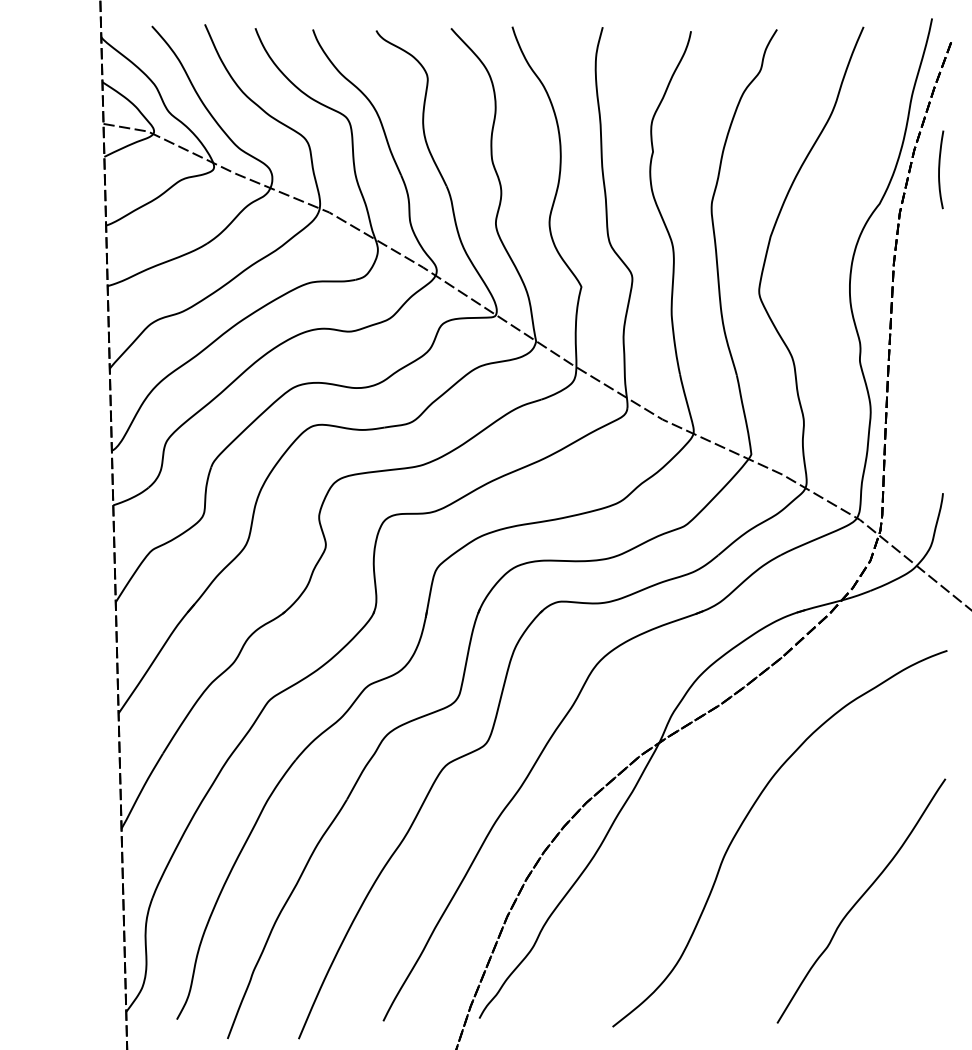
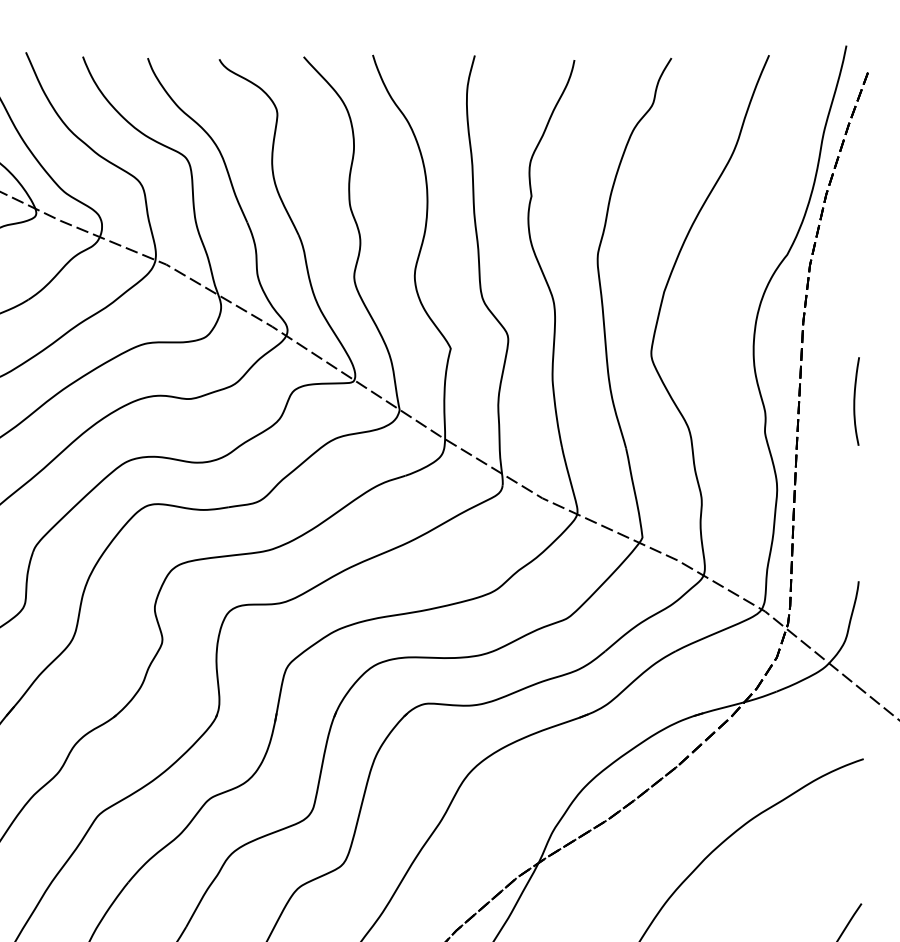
curve: (939, 169) -> (854, 401), moved

